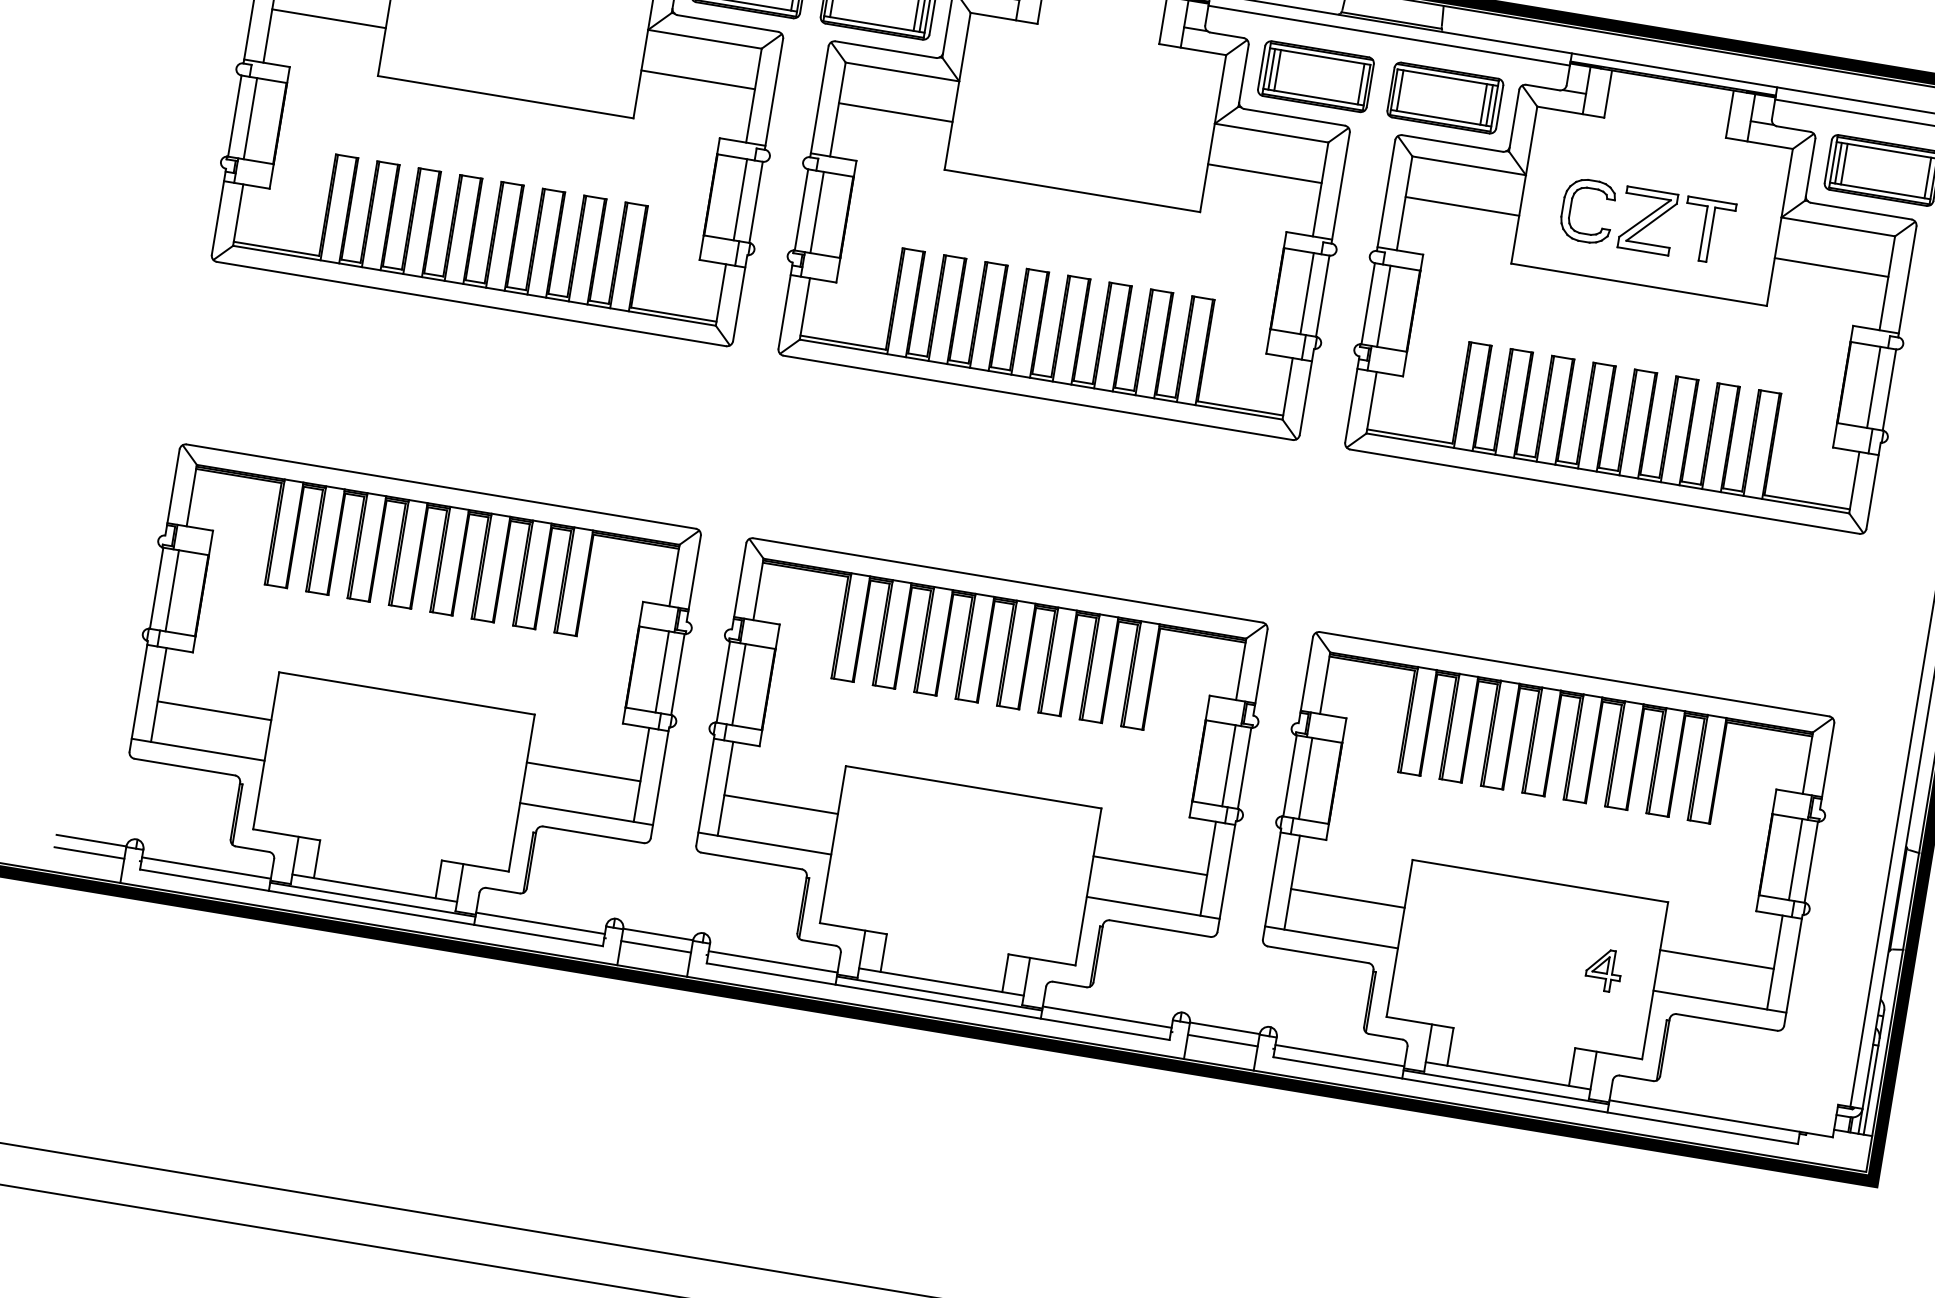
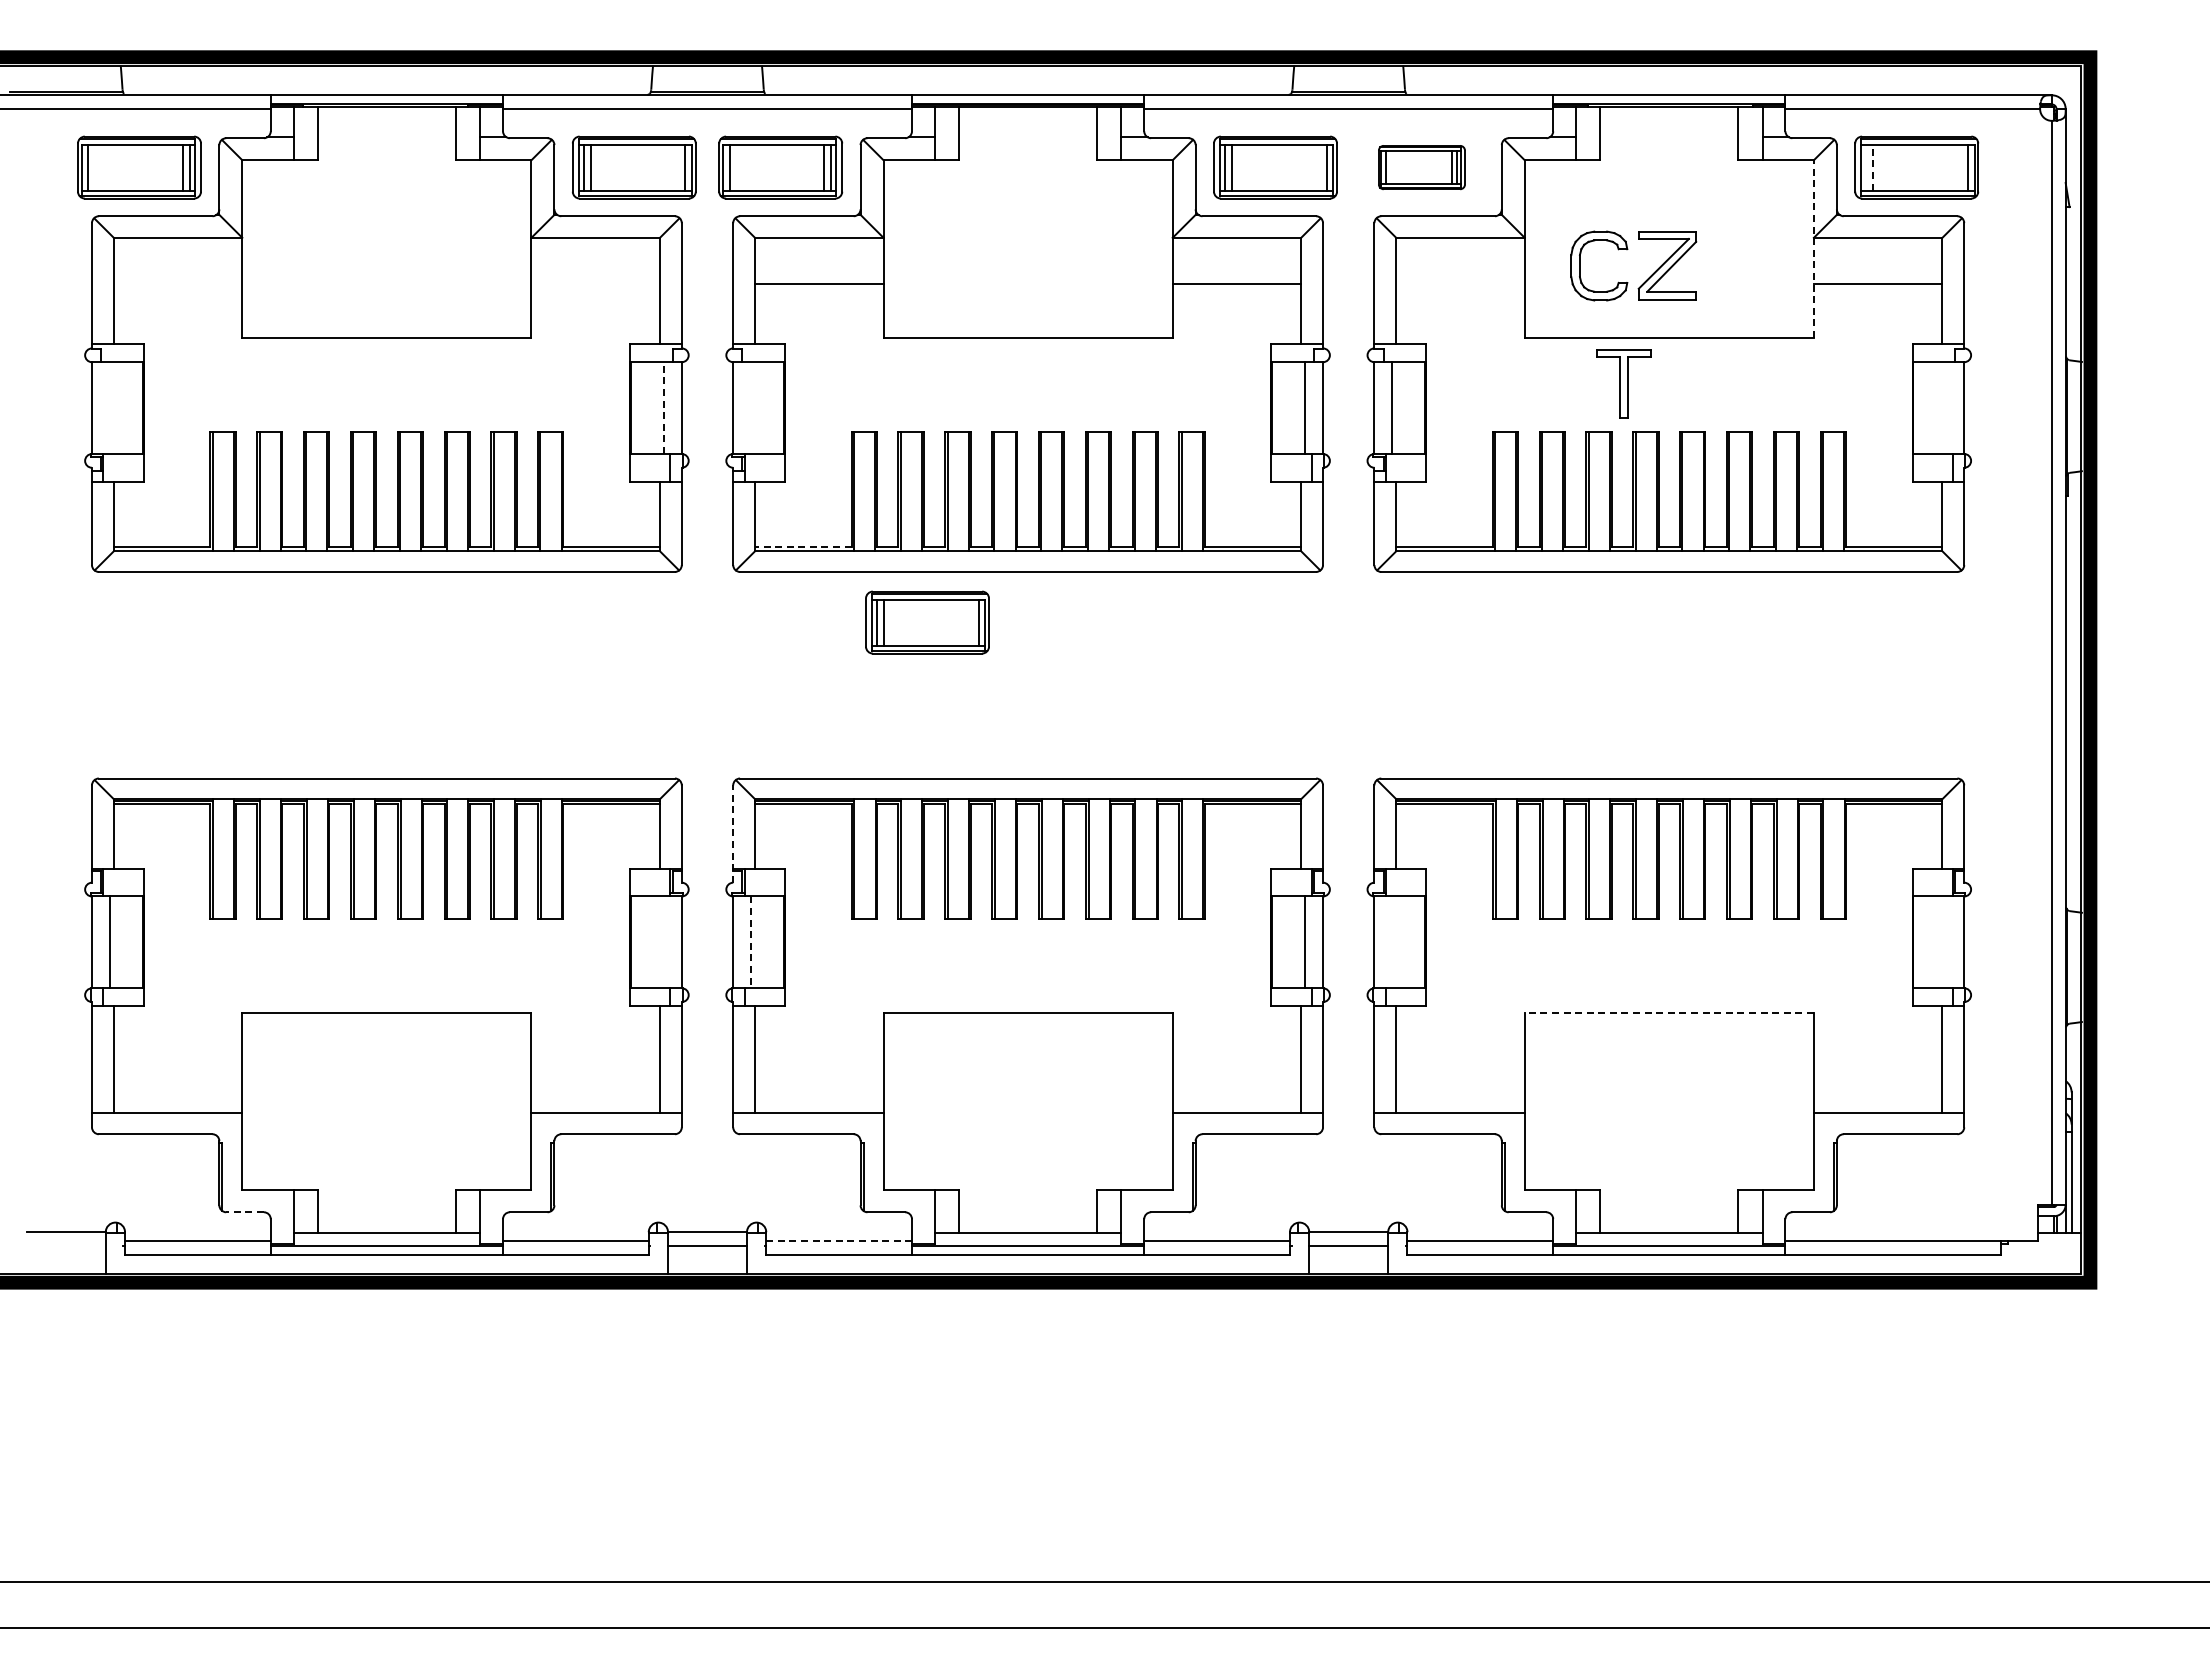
line: (328, 18) -> (177, 283), removed
line: (698, 79) -> (595, 283), removed
part: (1444, 97) -> (1421, 167), size x0.7
line: (250, 118) -> (109, 408), removed
line: (1838, 163) -> (1866, 167), removed
line: (1844, 164) -> (1873, 167), solid -> dashed
line: (740, 200) -> (664, 408), solid -> dashed
line: (1462, 206) -> (1460, 283), removed
line: (816, 212) -> (750, 408), removed
line: (1779, 227) -> (1813, 249), solid -> dashed
part: (1707, 230) -> (1623, 383), moved
line: (842, 342) -> (802, 546), solid -> dashed
line: (1873, 387) -> (1946, 408), removed
part: (941, 427) -> (927, 622), added
line: (739, 586) -> (733, 834), solid -> dashed
line: (662, 672) -> (664, 942), removed
line: (738, 684) -> (750, 942), solid -> dashed
line: (214, 710) -> (177, 1066), removed
line: (583, 771) -> (595, 1066), removed
line: (1305, 778) -> (1392, 942), removed
line: (781, 804) -> (819, 1066), removed
line: (252, 849) -> (245, 1212), solid -> dashed
line: (88, 853) -> (65, 1246), removed
line: (1795, 859) -> (1946, 942), removed
line: (1149, 865) -> (1236, 1066), removed
line: (1540, 881) -> (1669, 1012), solid -> dashed
line: (1347, 898) -> (1460, 1066), removed
line: (1716, 959) -> (1877, 1066), removed
line: (773, 961) -> (839, 1241), solid -> dashed
part: (1603, 969) -> (1755, 1098), removed

